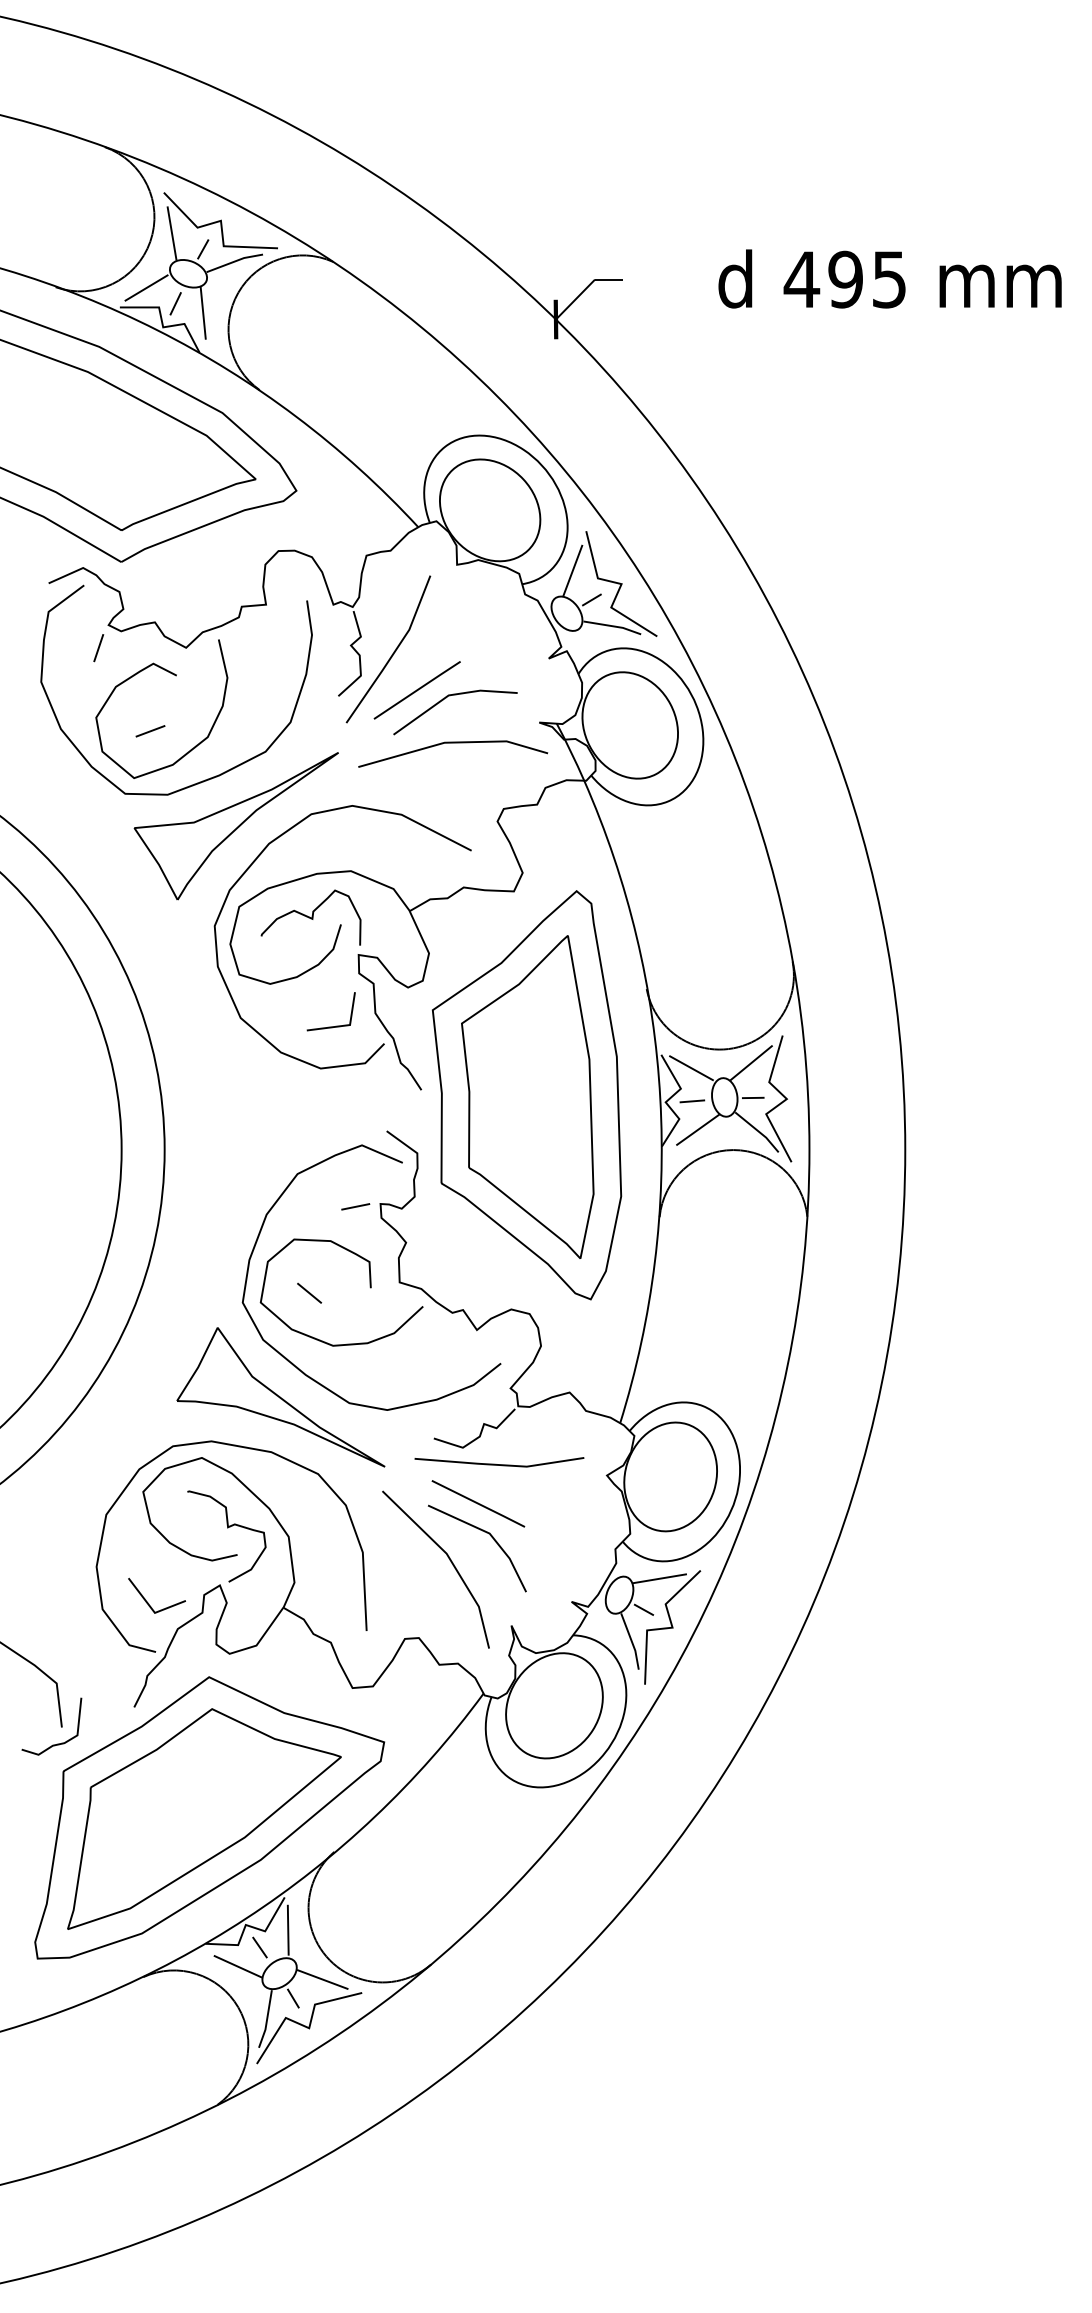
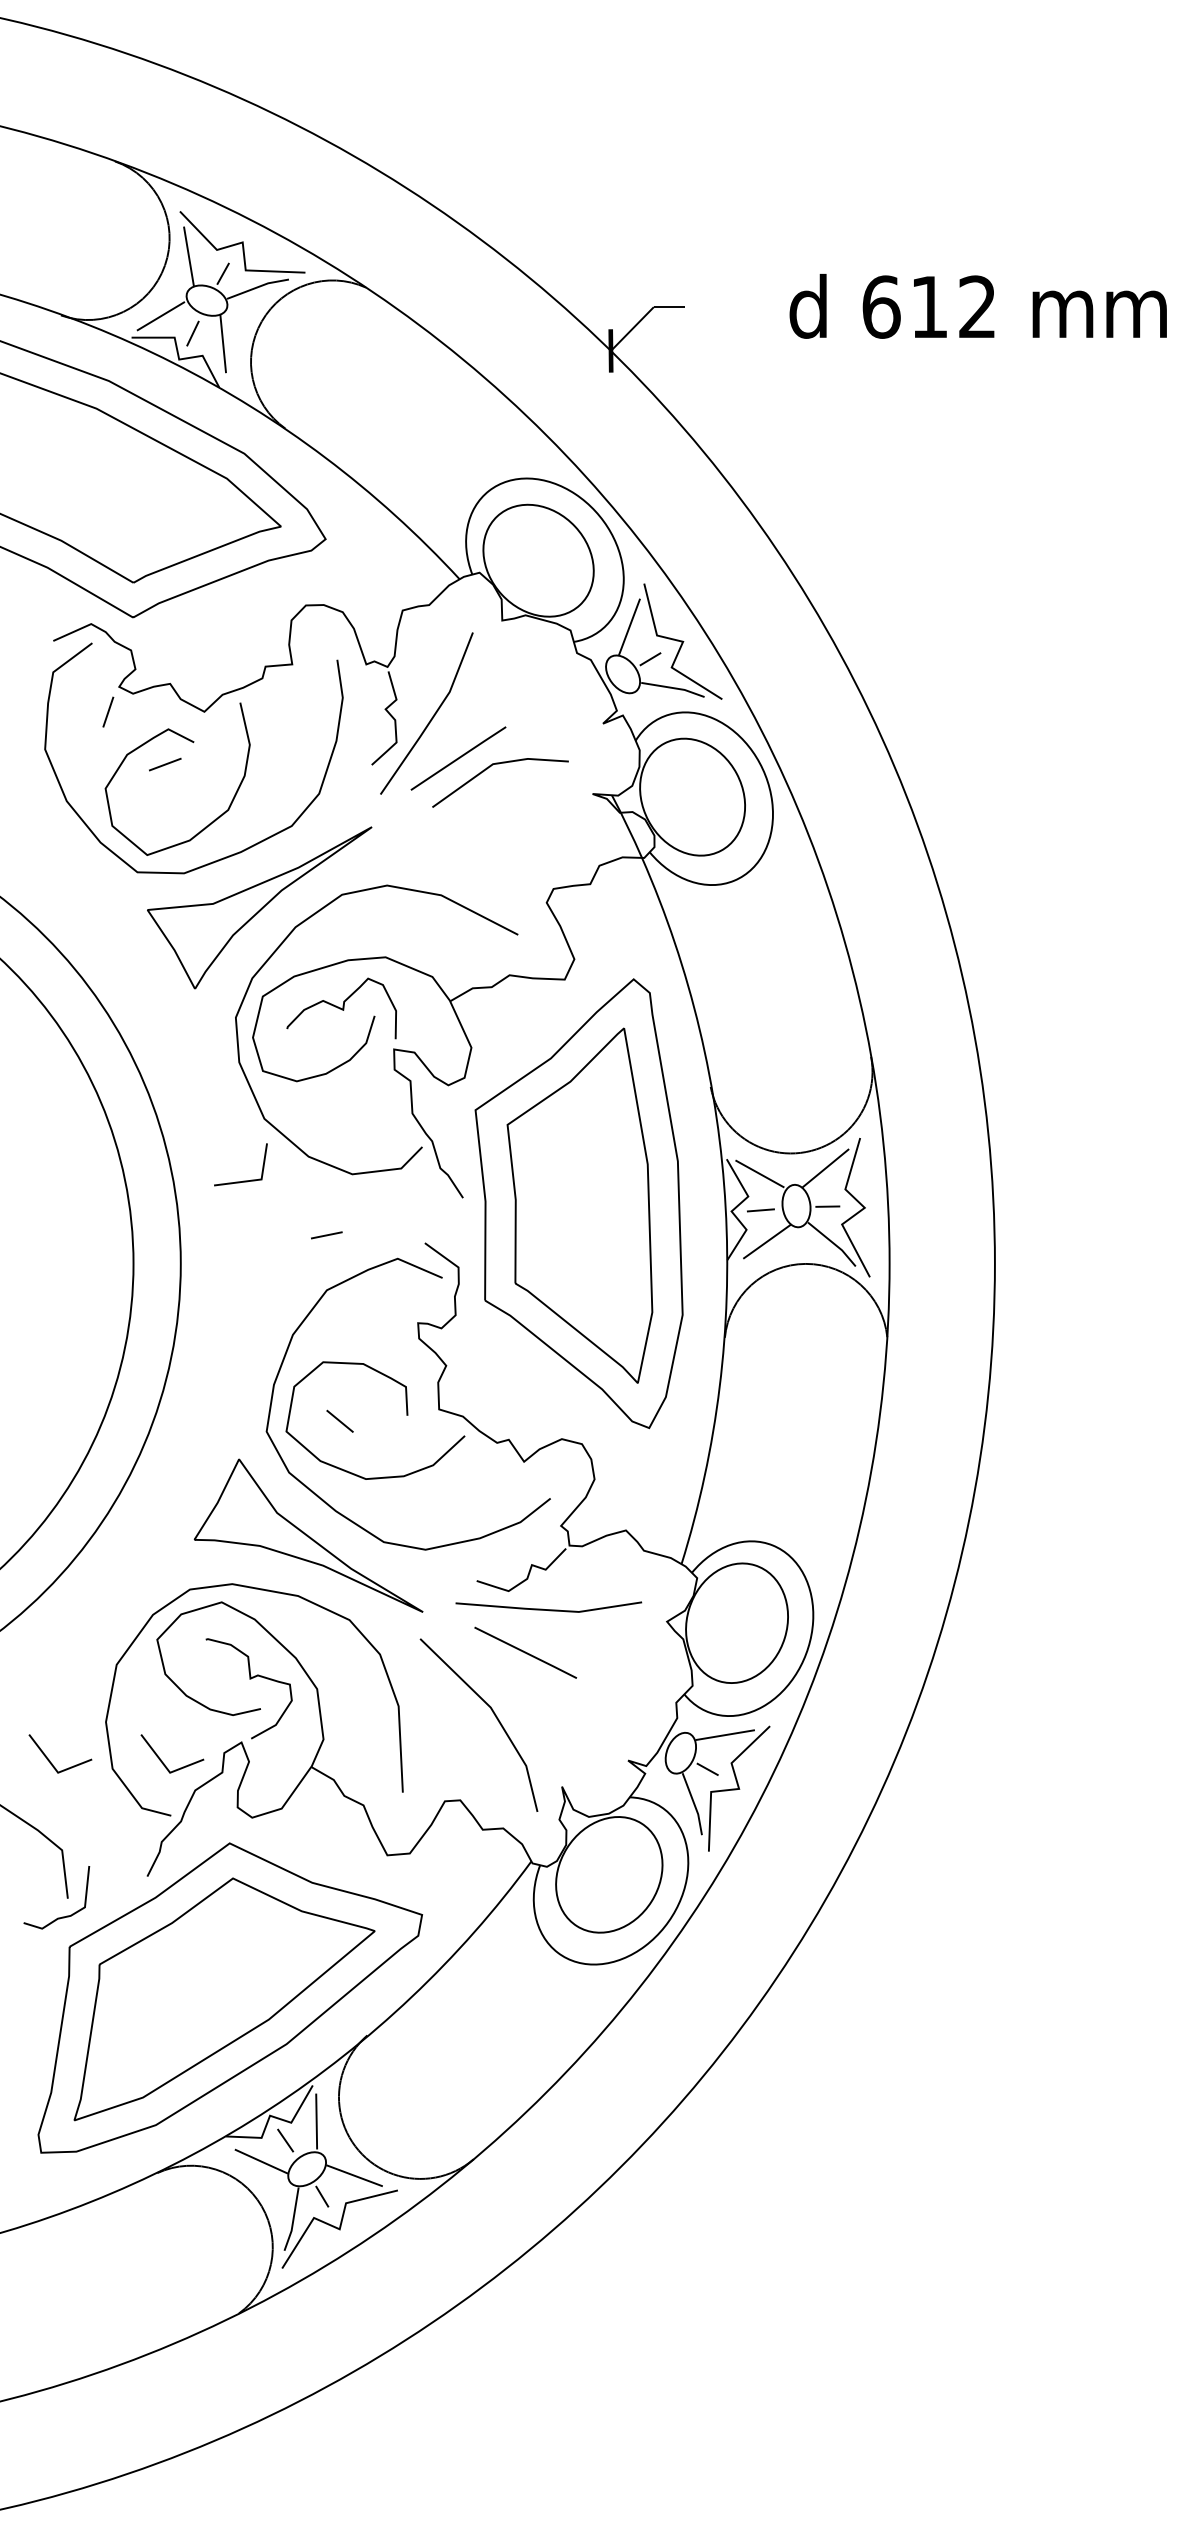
text: (844, 279) -> (928, 306), 495 -> 612
line: (150, 731) -> (165, 764), moved
line: (452, 743) -> (497, 816), removed
line: (333, 1025) -> (243, 1180), moved
line: (355, 1206) -> (326, 1235), moved
line: (482, 1531) -> (530, 1683), removed
line: (45, 1600) -> (49, 1759), added

